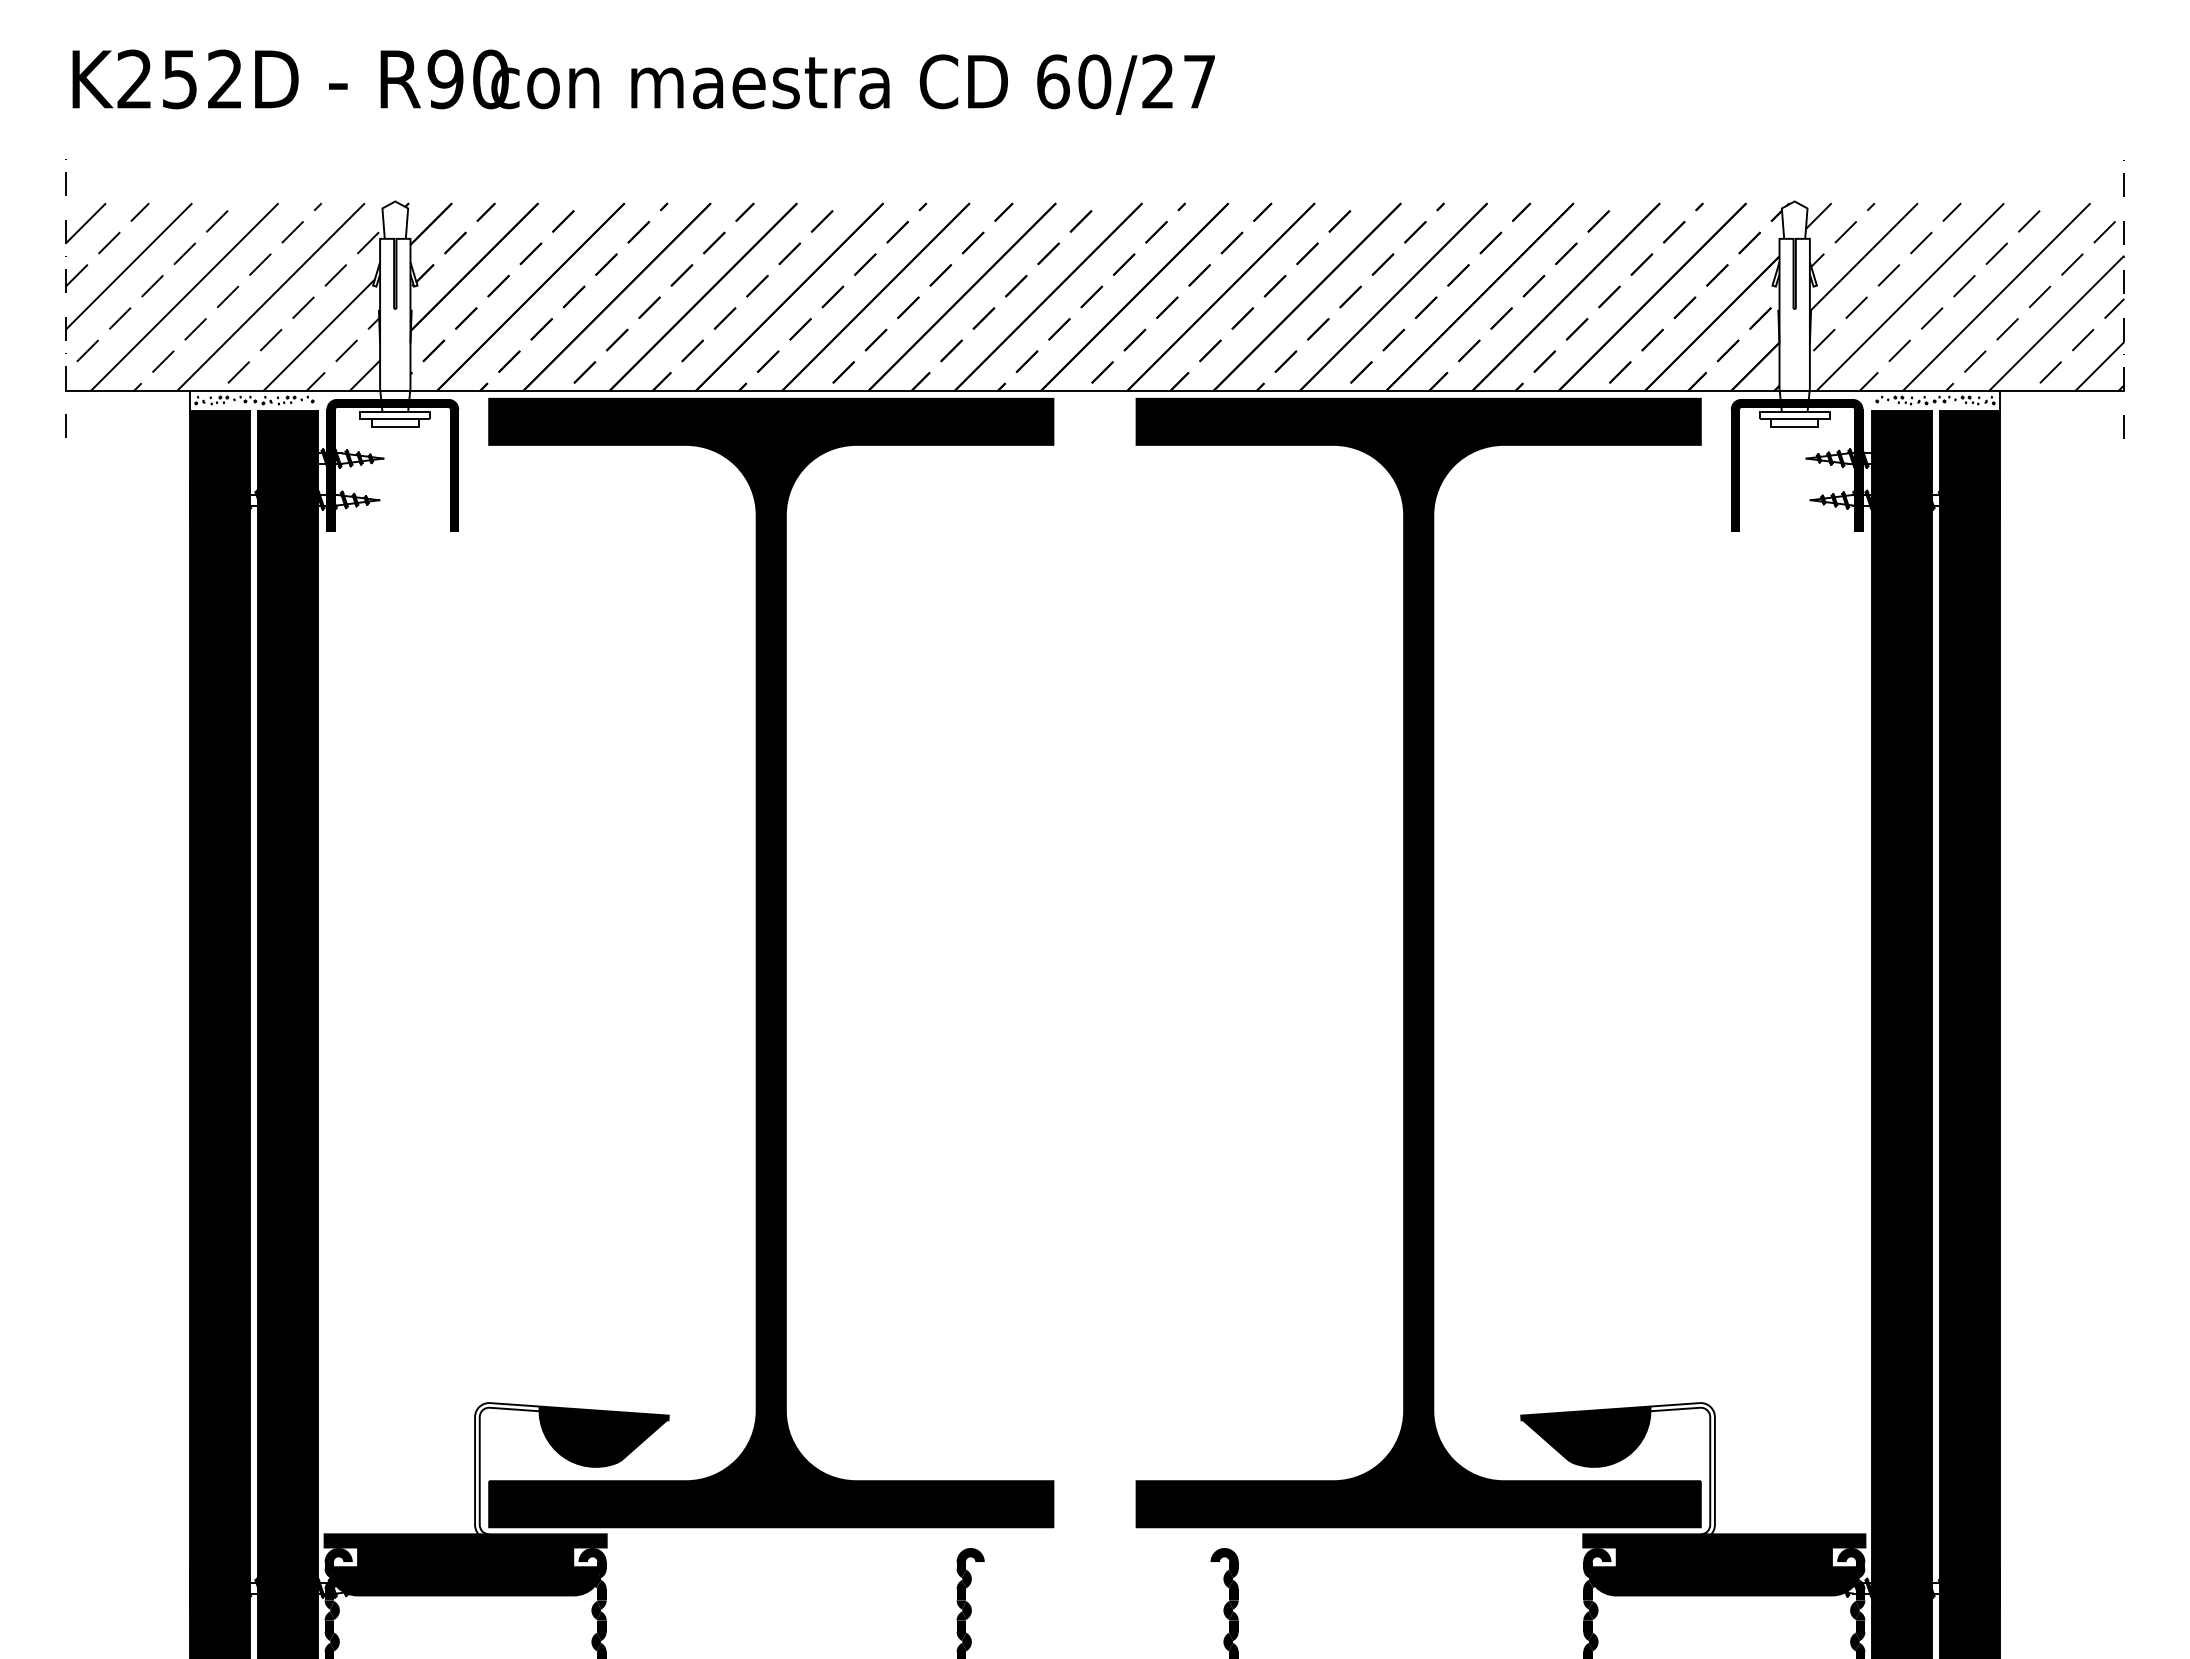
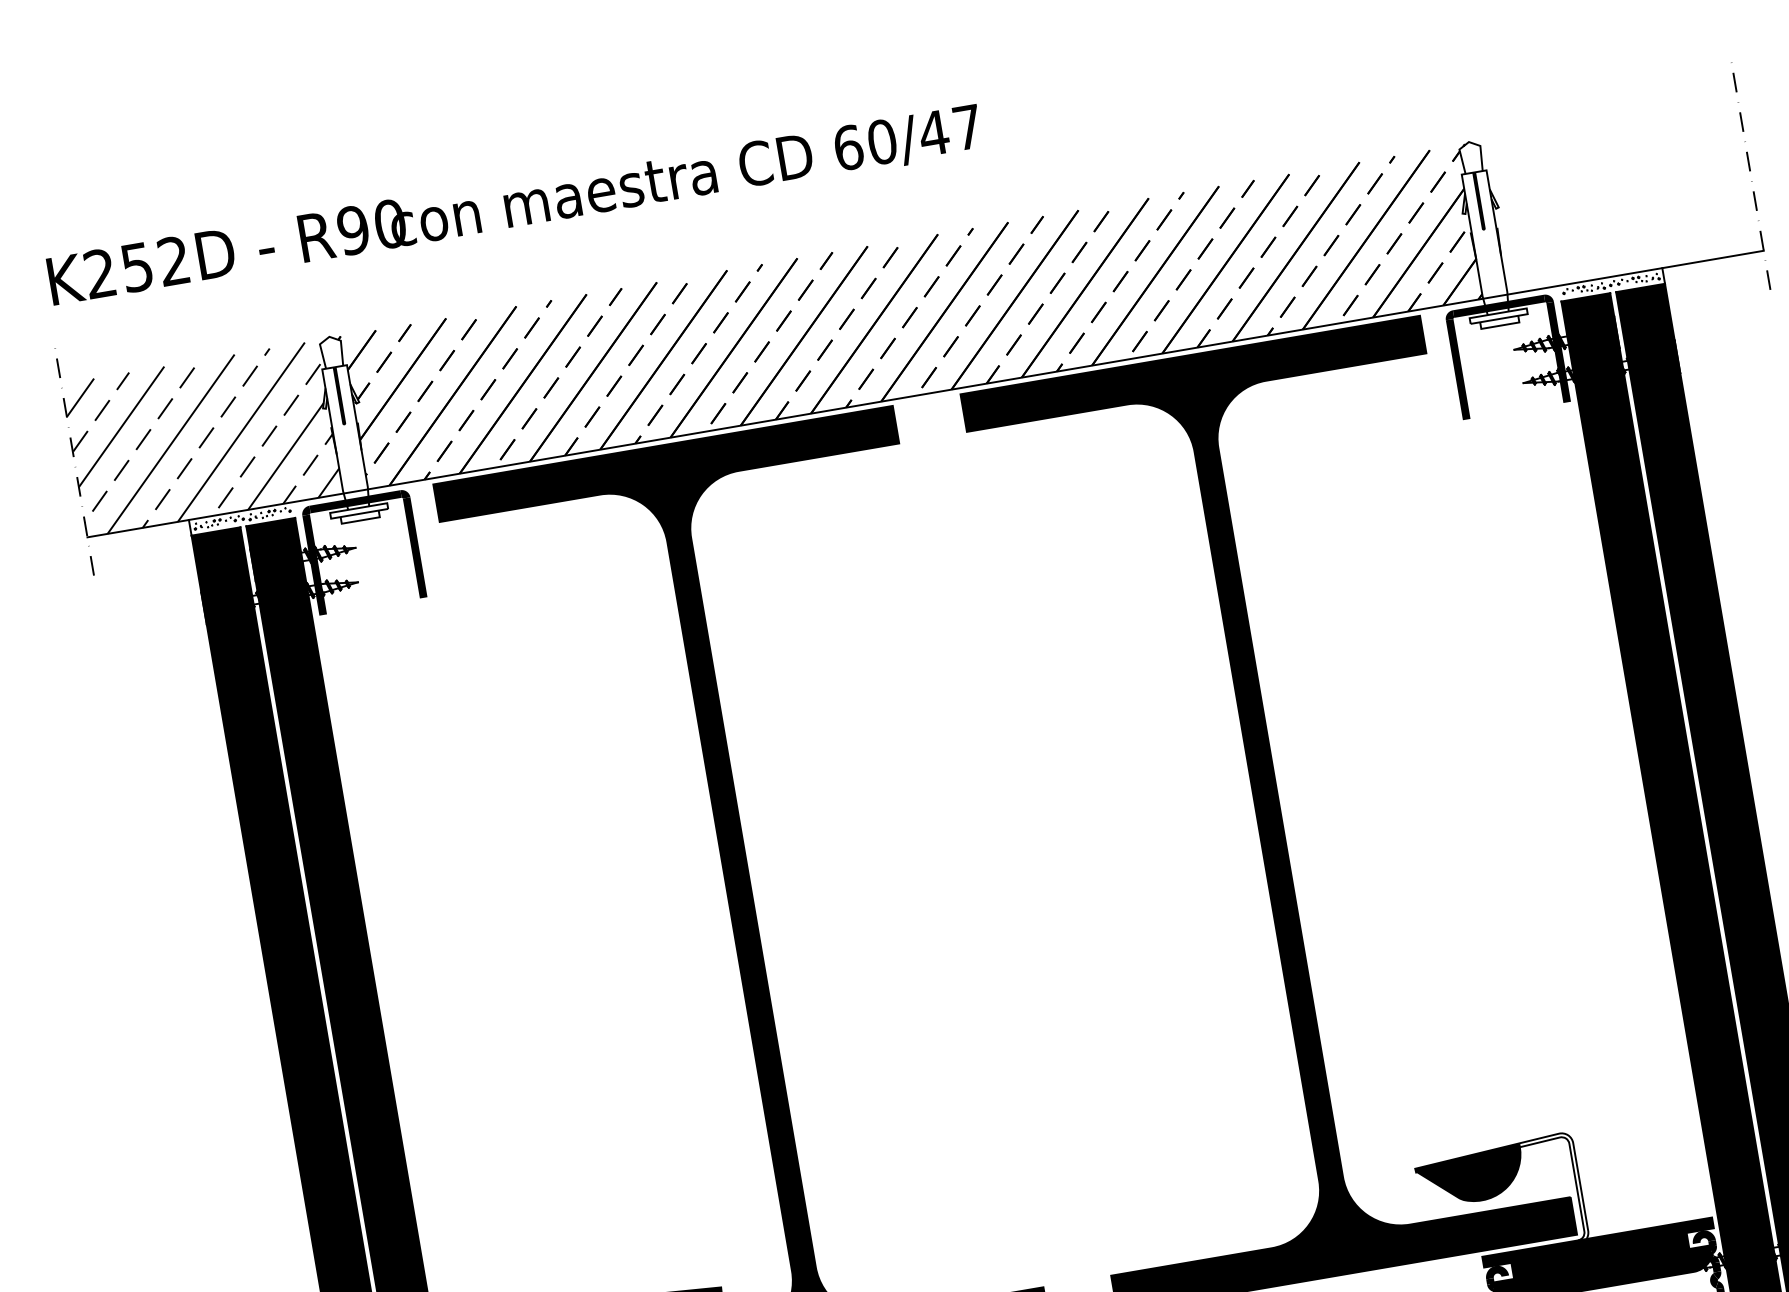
text: (1157, 81) -> (933, 133), 60/27 -> 60/47
hatch: (1964, 297) -> (1620, 196), removed

